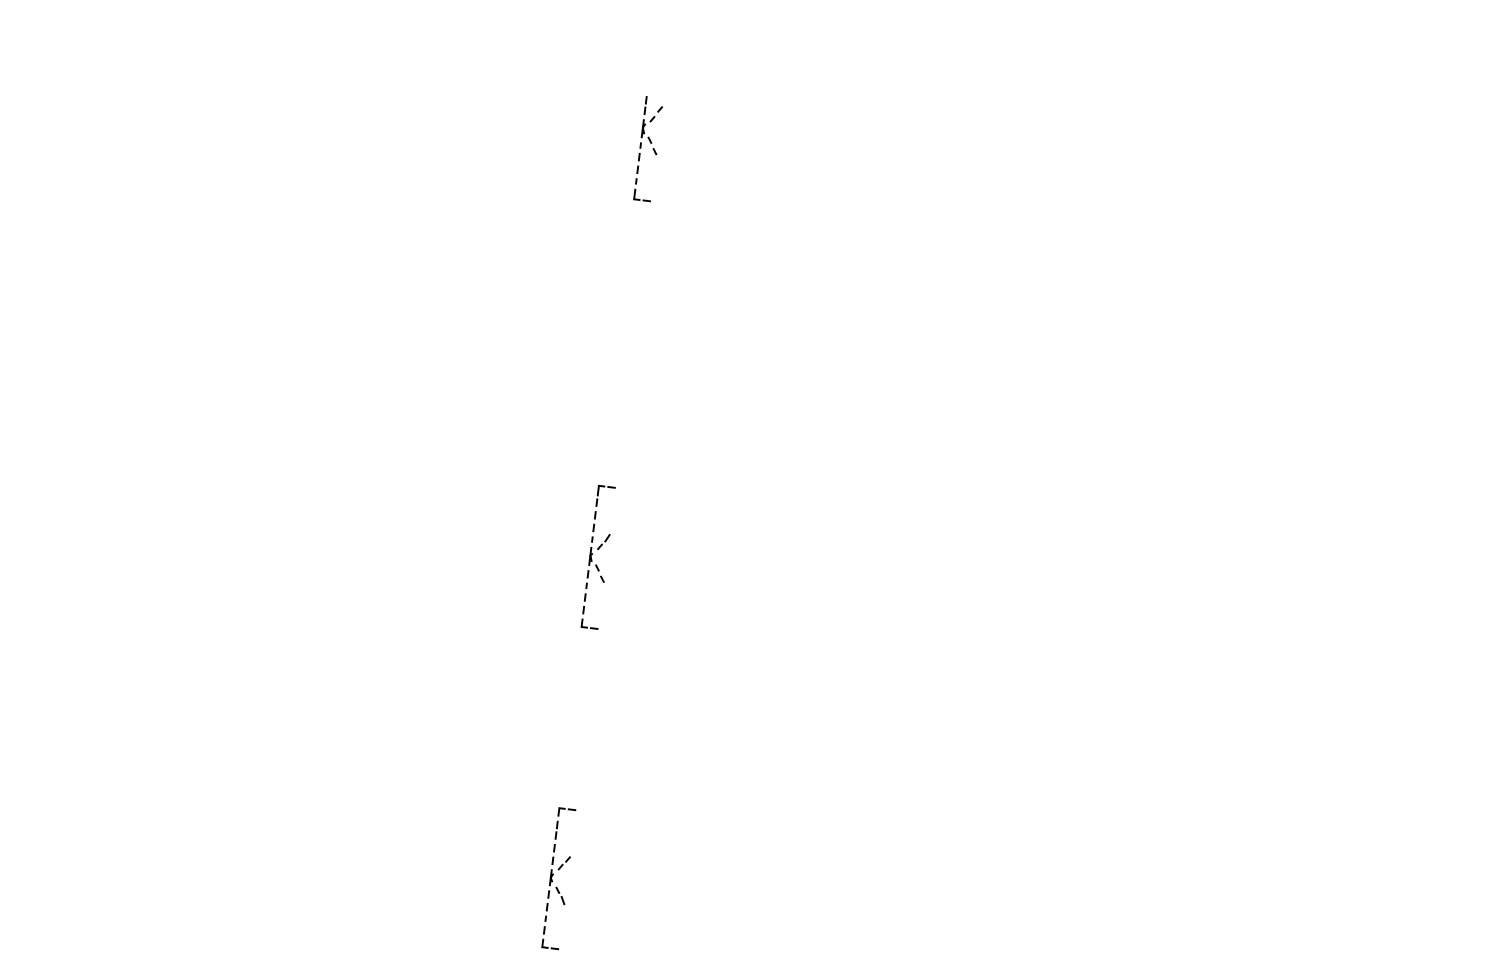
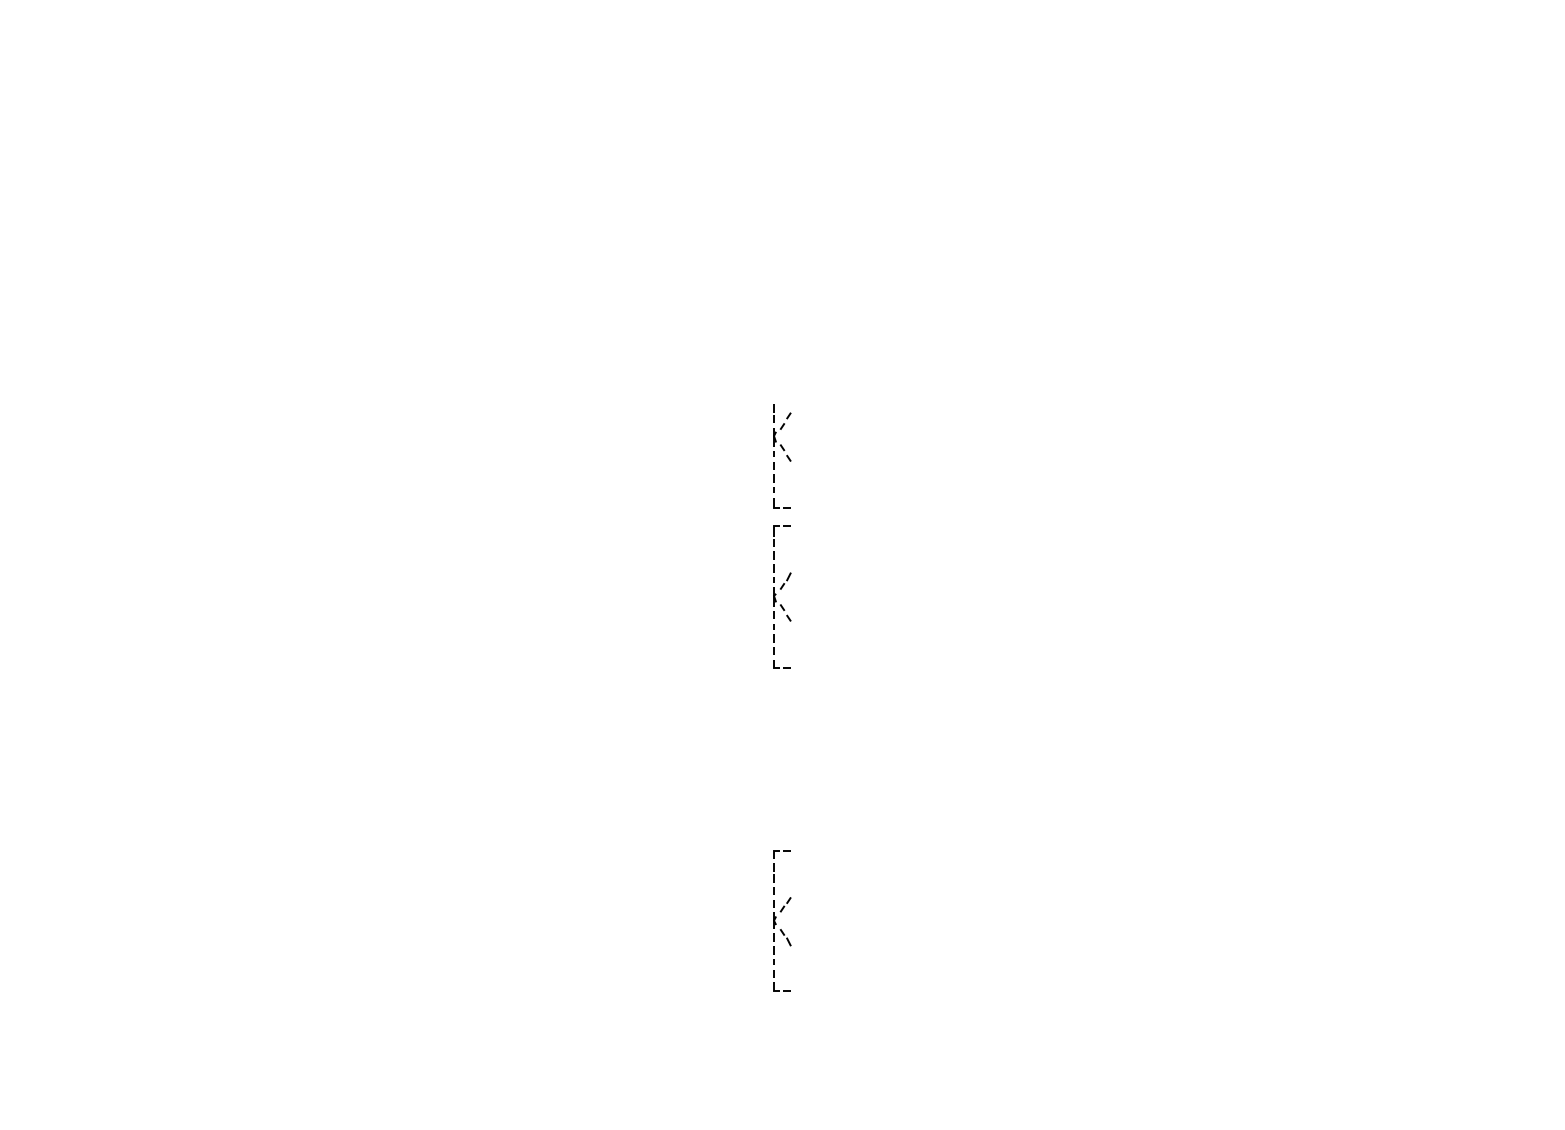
part: (648, 148) -> (782, 456), moved

